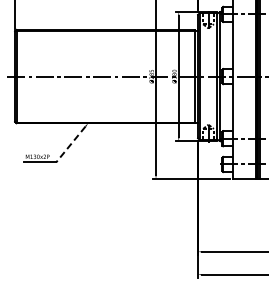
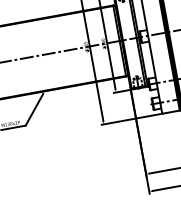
line: (70, 144) -> (34, 110), dashed -> solid

